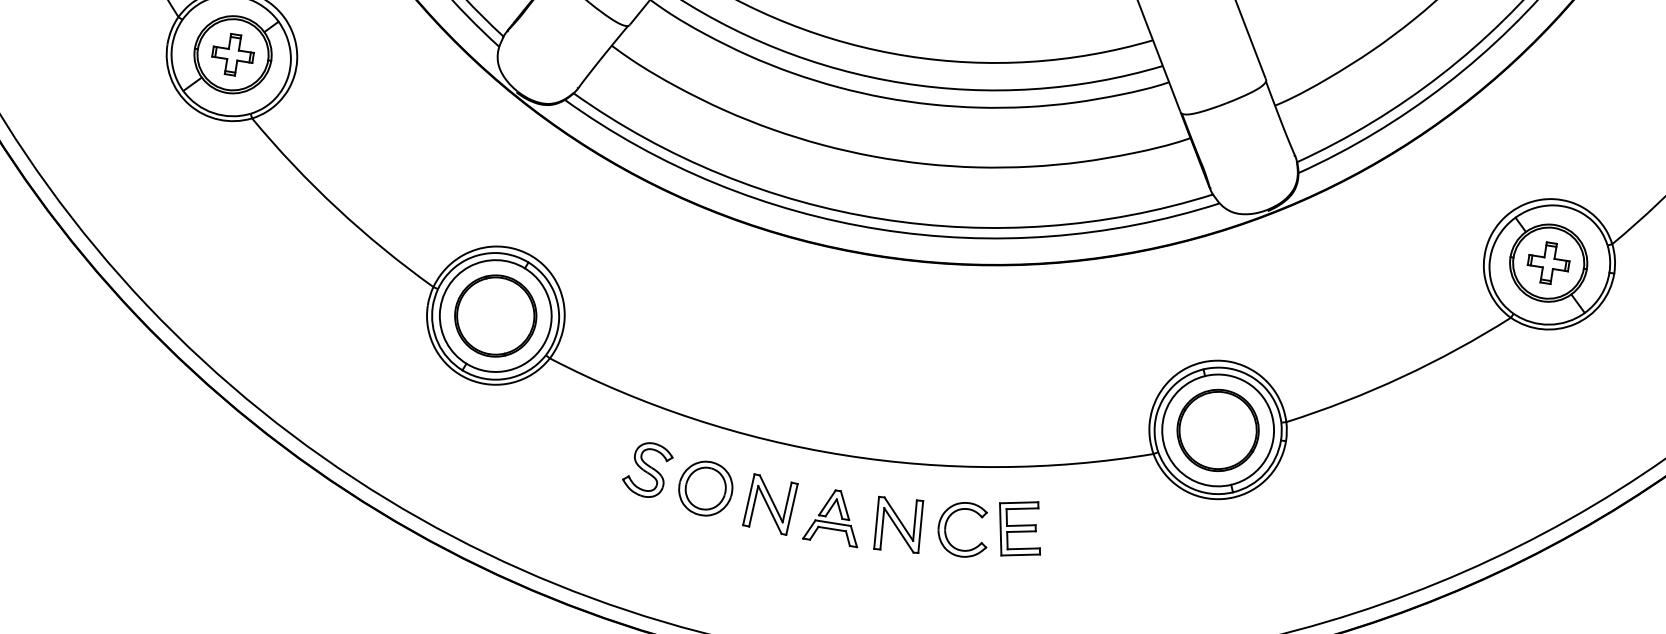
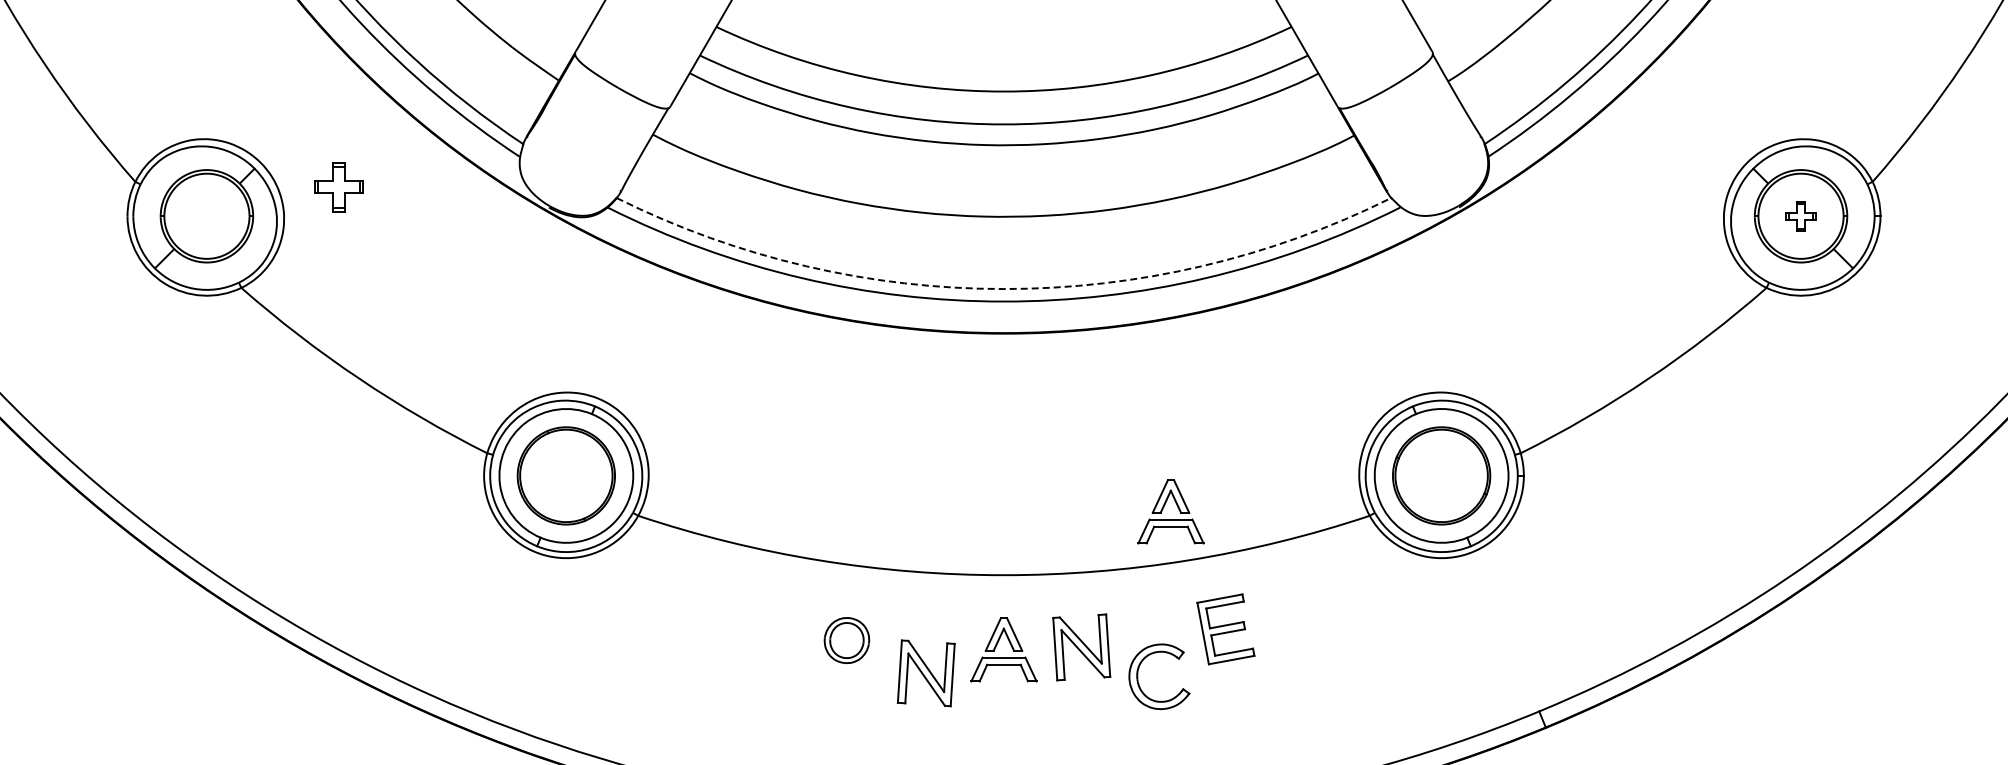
part: (232, 54) -> (338, 187), moved
arc: (880, 219) -> (1003, 289), solid -> dashed
part: (1548, 263) -> (1800, 216), size x0.6
part: (985, 420) -> (1164, 507), added
part: (647, 470) -> (774, 629), removed
part: (705, 488) -> (846, 640), size x0.7
part: (769, 504) -> (925, 673), moved
part: (946, 526) -> (1138, 676), moved

